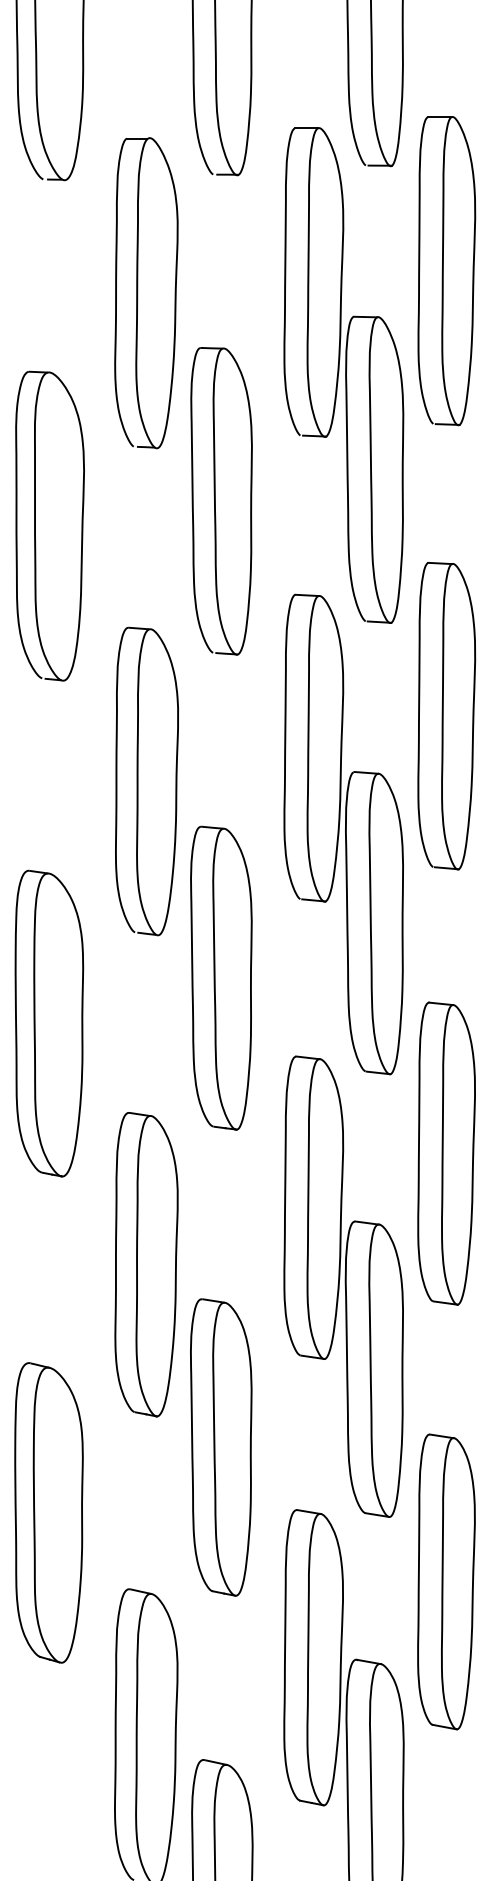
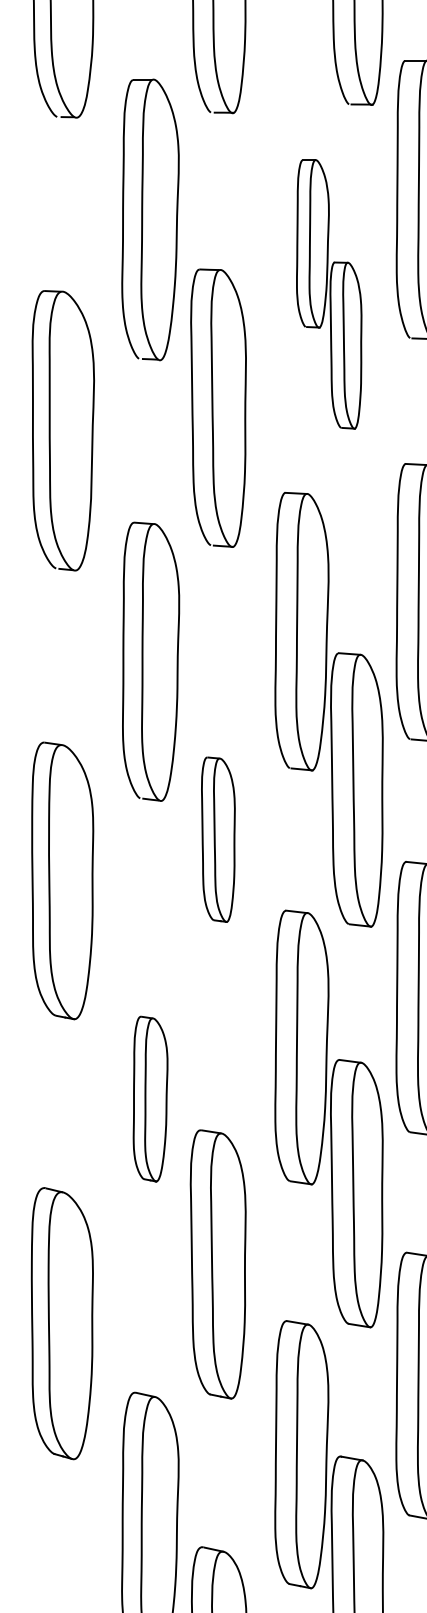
part: (343, 375) -> (328, 294), size x0.6
part: (221, 977) -> (218, 839), size x0.6
part: (146, 1264) -> (150, 1098), size x0.6

